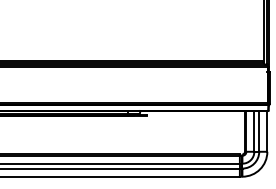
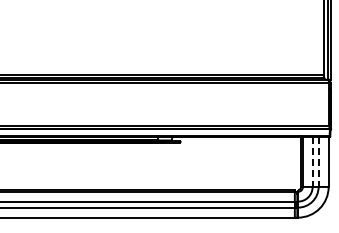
line: (254, 131) -> (312, 162), solid -> dashed
line: (259, 131) -> (318, 162), solid -> dashed

